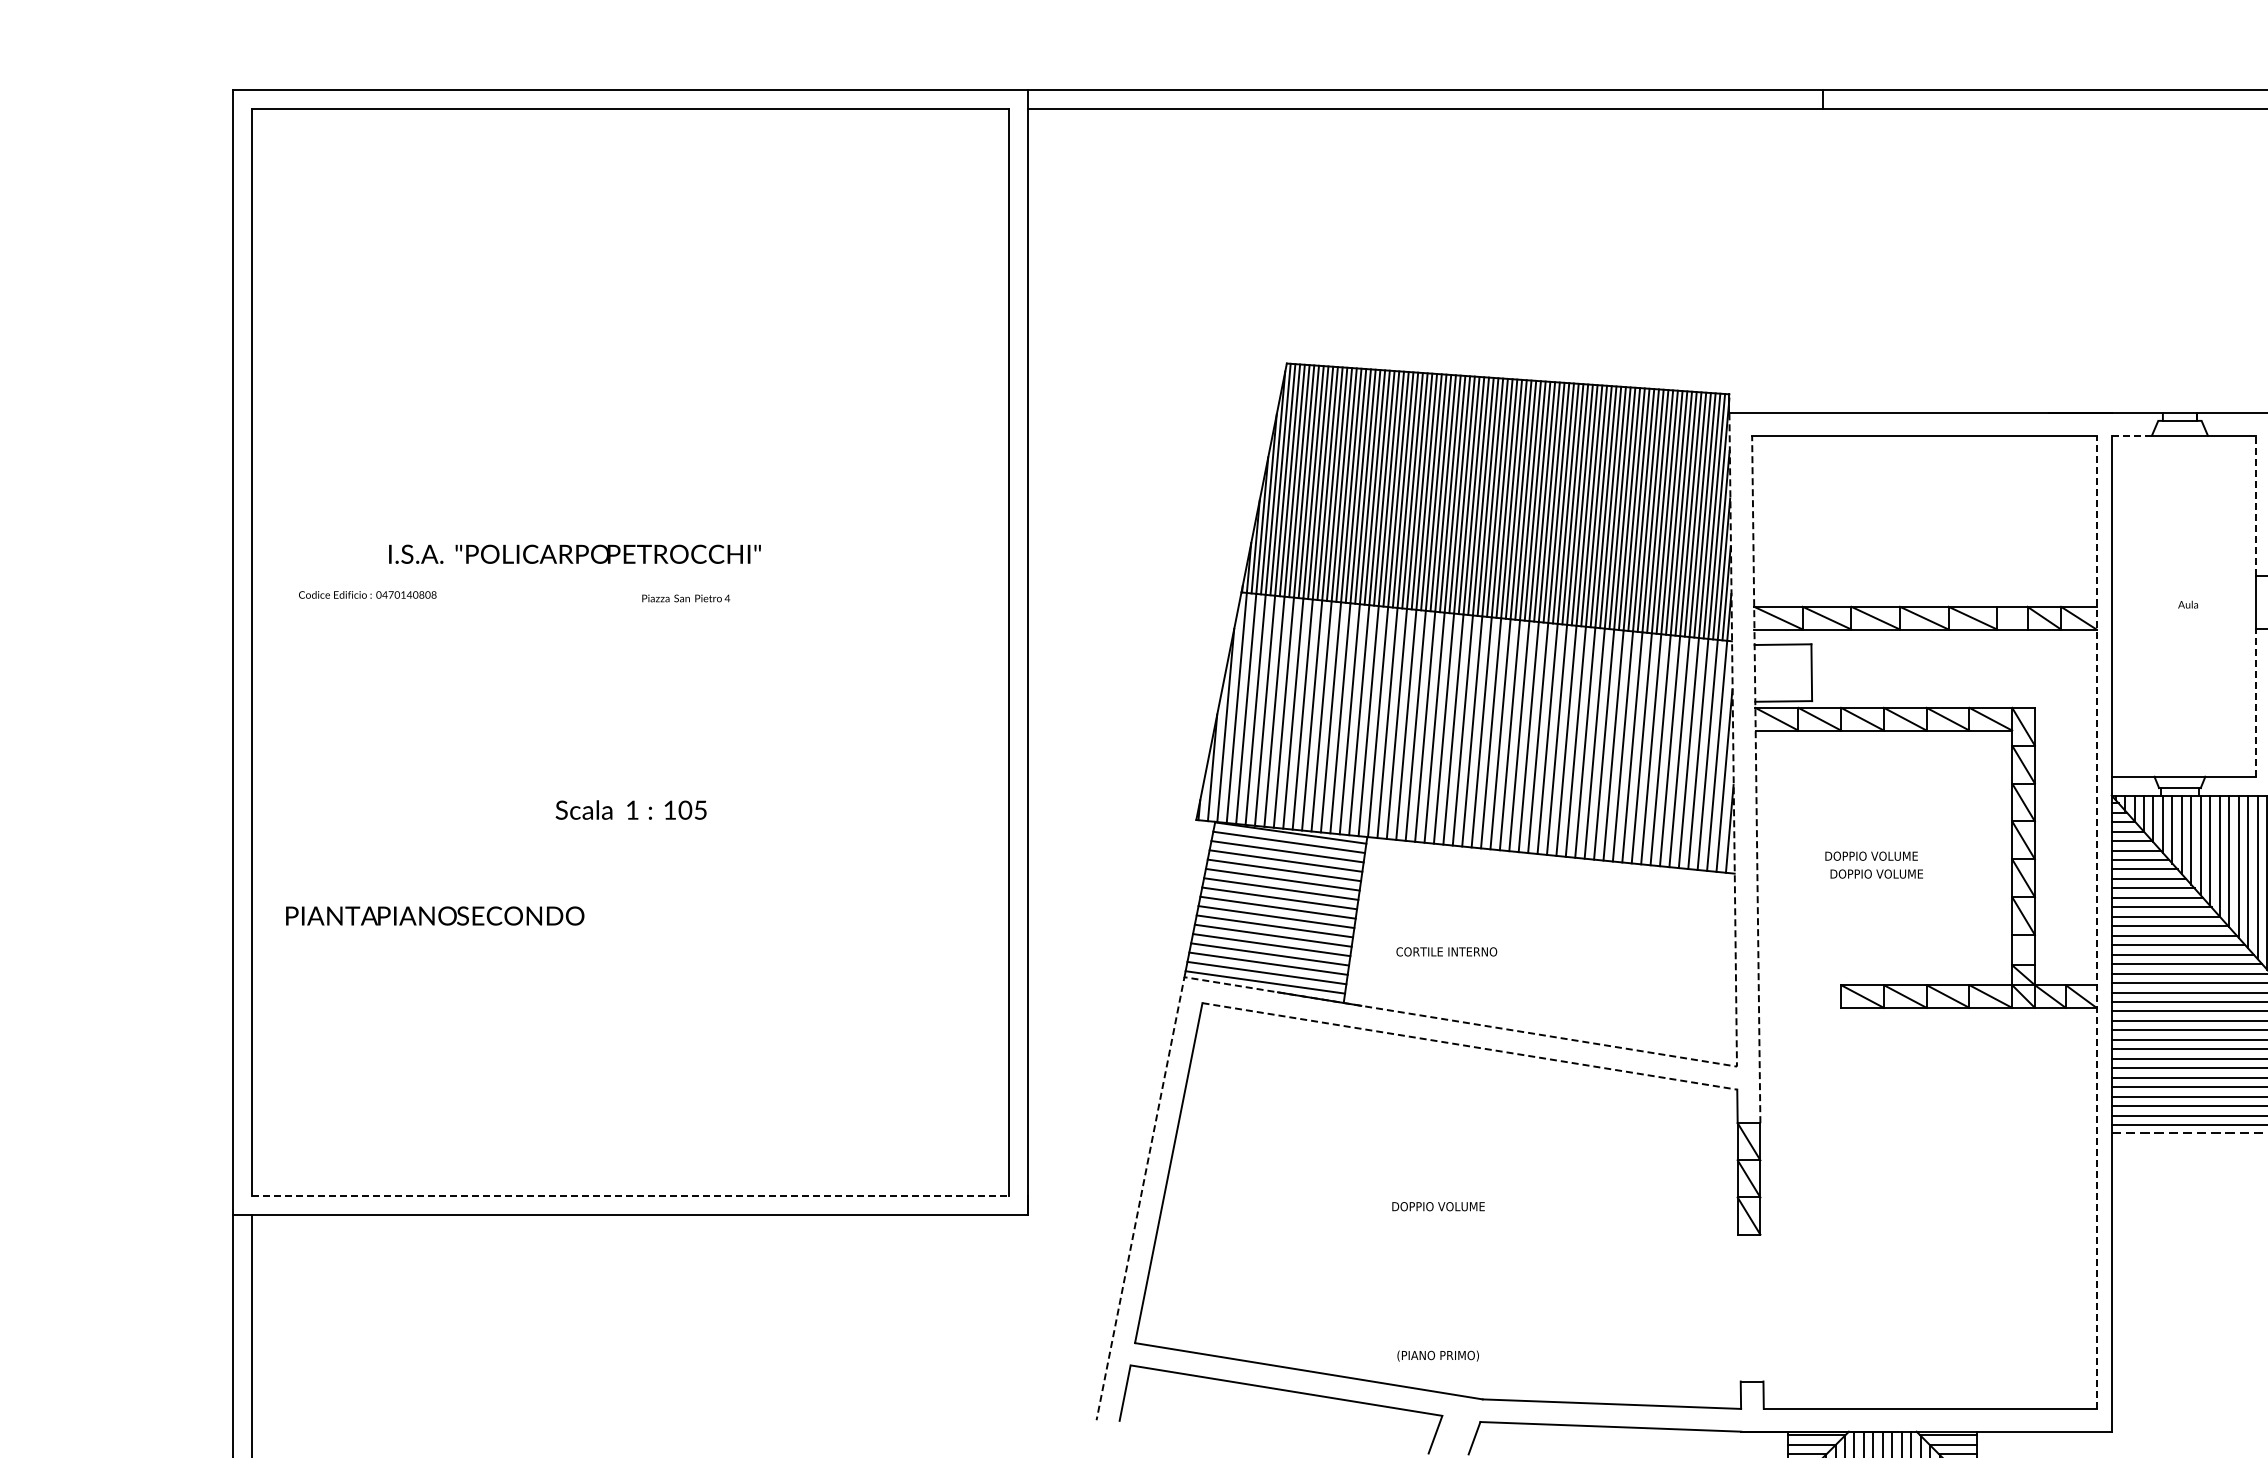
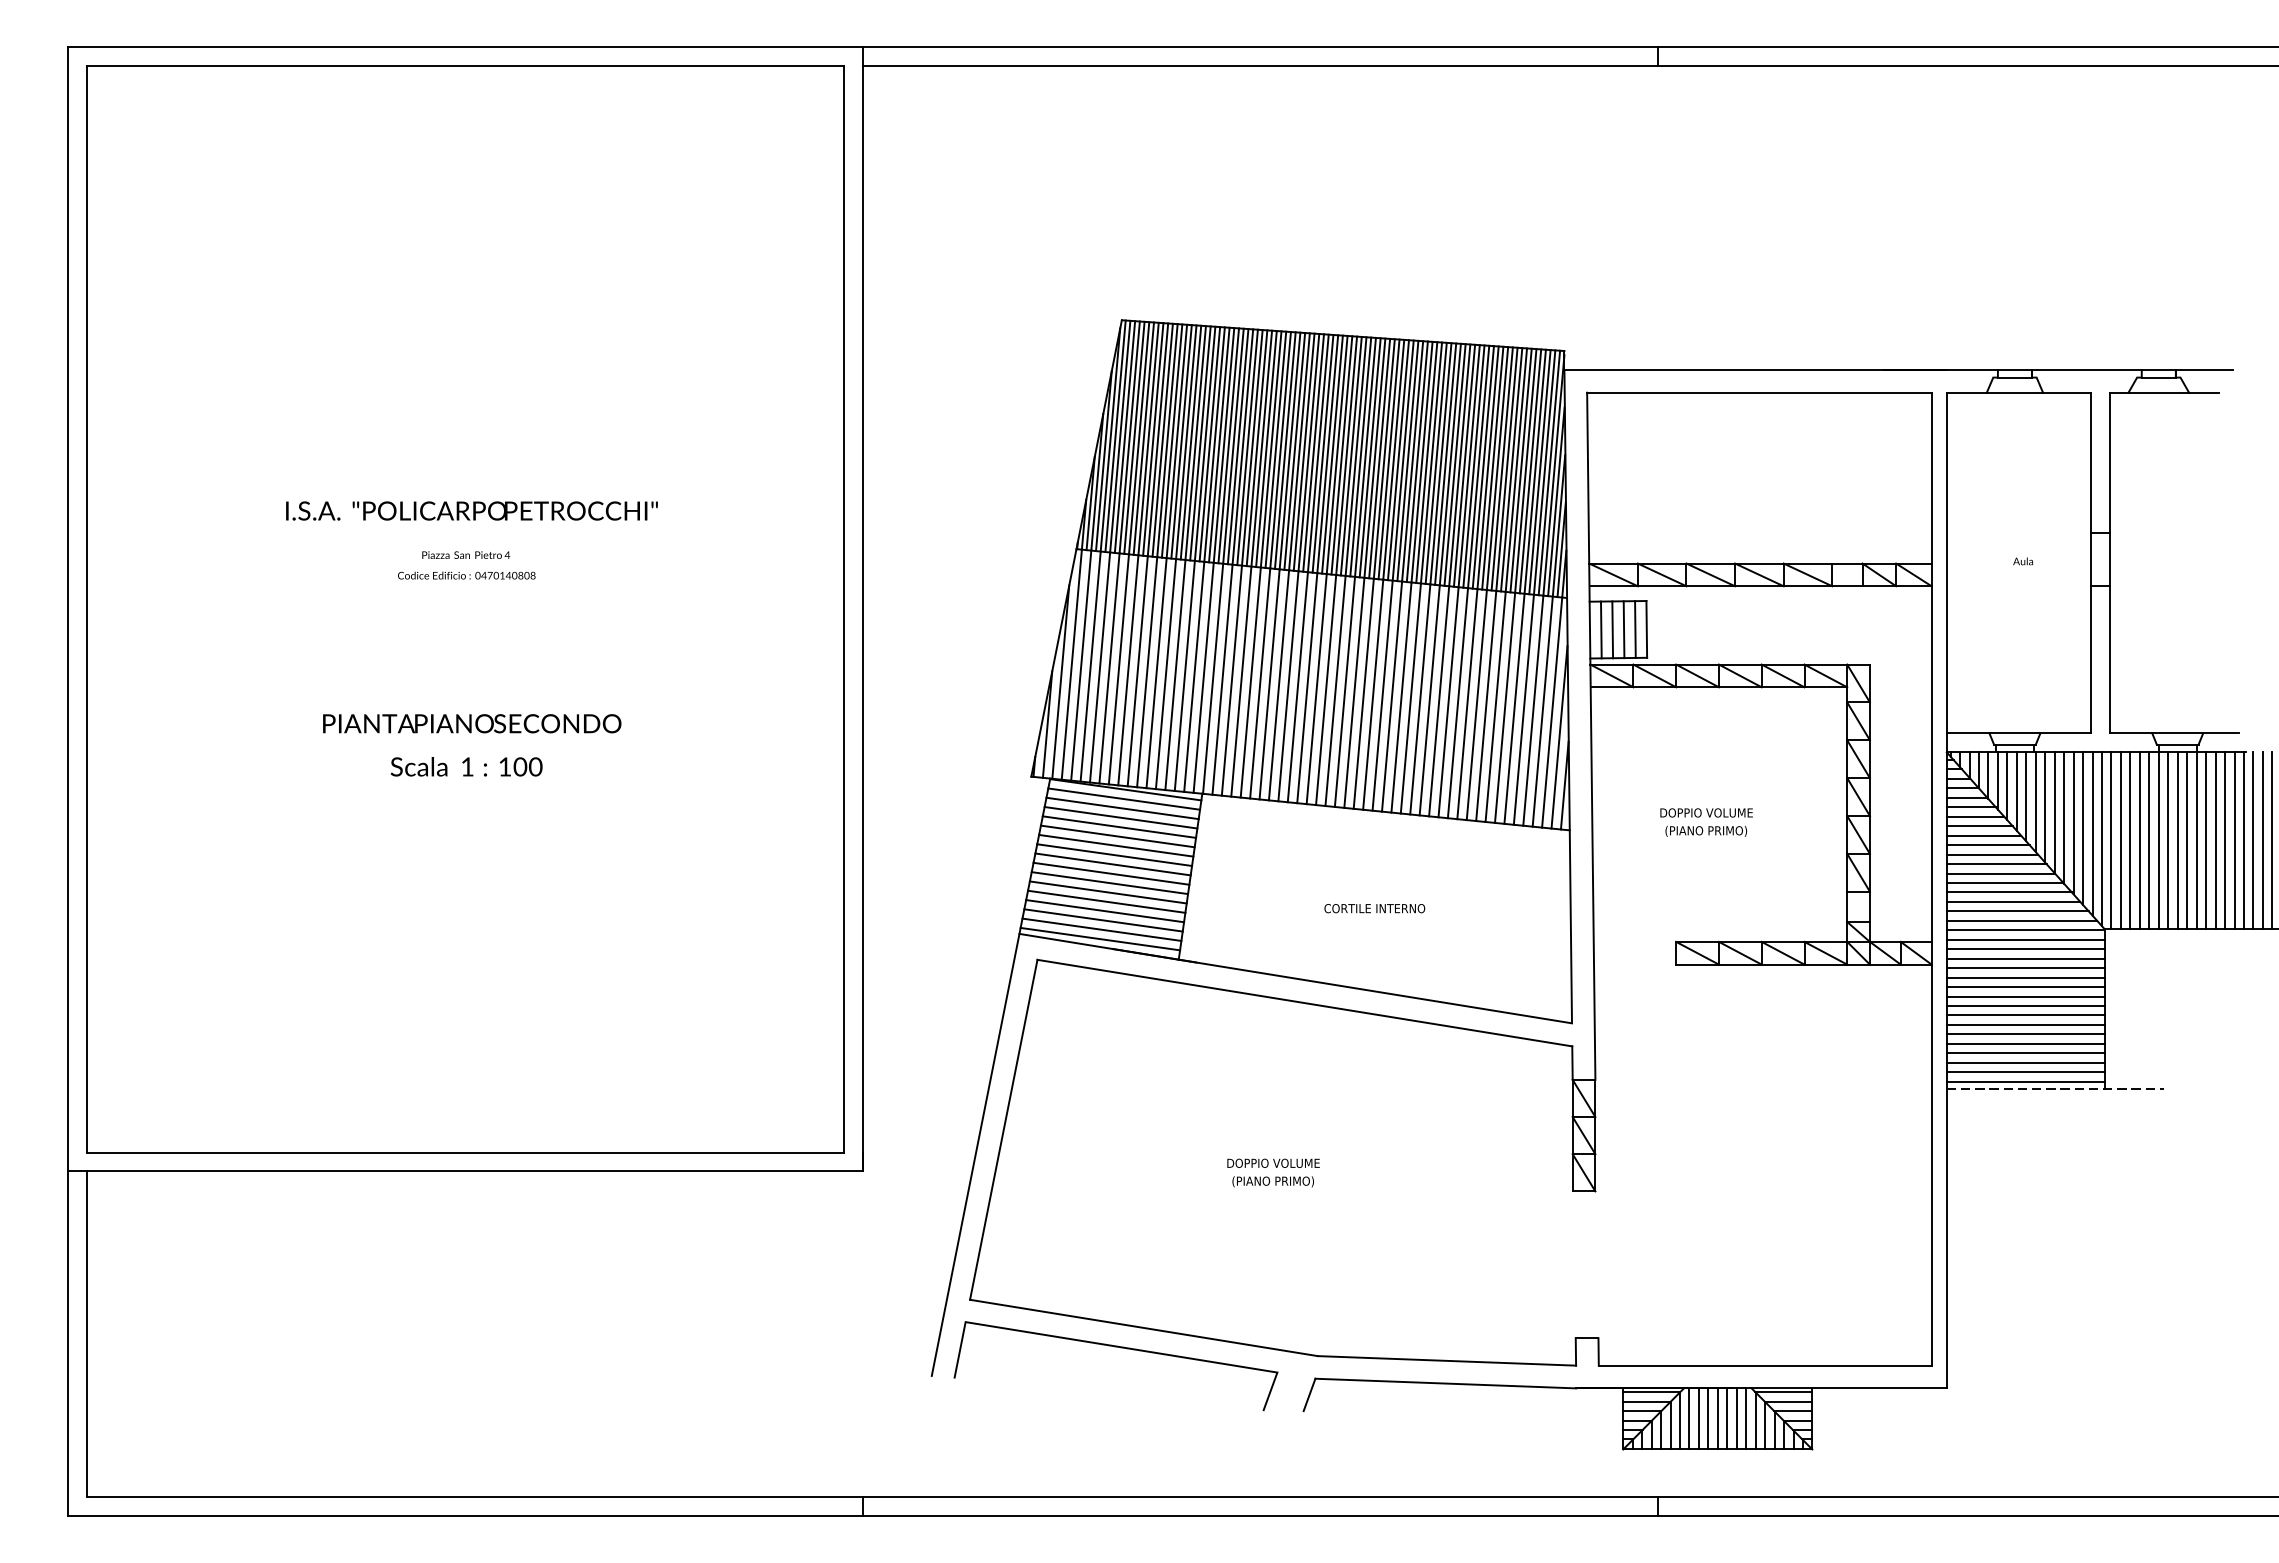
line: (2132, 435) -> (1967, 392), dashed -> solid
line: (2255, 505) -> (2090, 462), dashed -> solid
text: (574, 553) -> (471, 510), moved
text: (367, 594) -> (466, 575), moved
text: (686, 597) -> (466, 554), moved
line: (1766, 672) -> (1601, 629), added
line: (1777, 672) -> (1612, 629), added
line: (1788, 672) -> (1623, 629), added
line: (1800, 672) -> (1635, 629), added
line: (2255, 702) -> (2090, 659), dashed -> solid
line: (1756, 779) -> (1591, 736), dashed -> solid
text: (700, 809) -> (535, 766), 105 -> 100
text: (1876, 873) -> (1711, 830), DOPPIO VOLUME -> (PIANO PRIMO)
text: (435, 915) -> (472, 723), moved
line: (2096, 921) -> (1931, 878), dashed -> solid
text: (1446, 951) -> (1374, 908), moved
line: (1560, 1037) -> (1395, 994), dashed -> solid
line: (1469, 1046) -> (1304, 1003), dashed -> solid
line: (630, 1195) -> (465, 1152), dashed -> solid
text: (1437, 1355) -> (1272, 1181), moved

